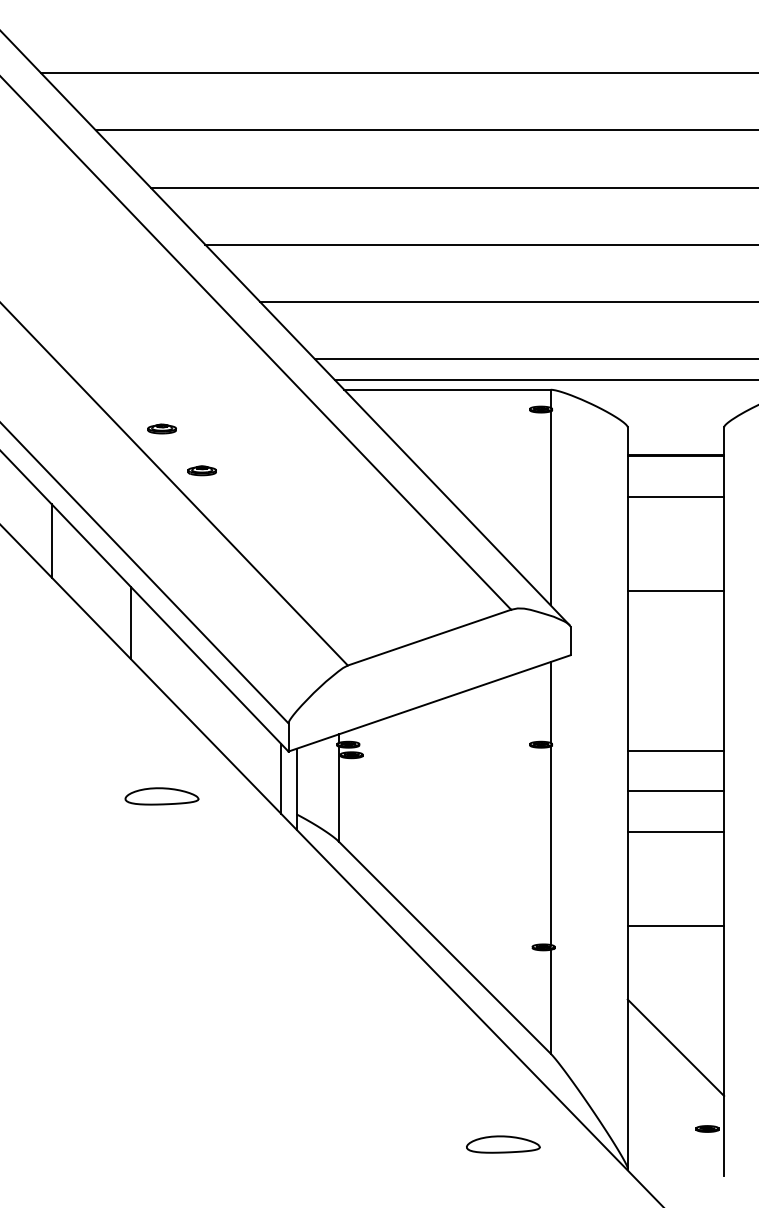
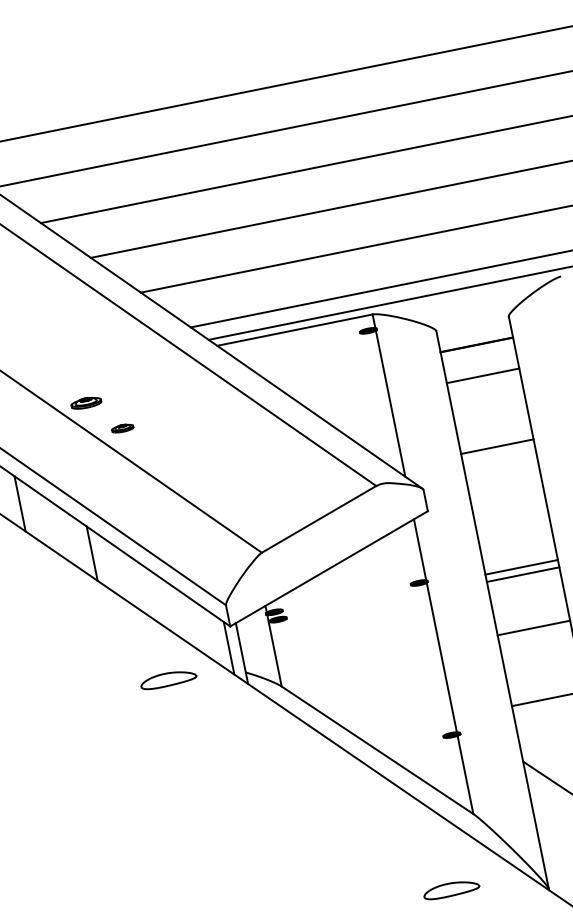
part: (161, 428) -> (85, 402), size x1.4
line: (675, 790) -> (522, 574), moved
part: (161, 796) -> (168, 679), moved

